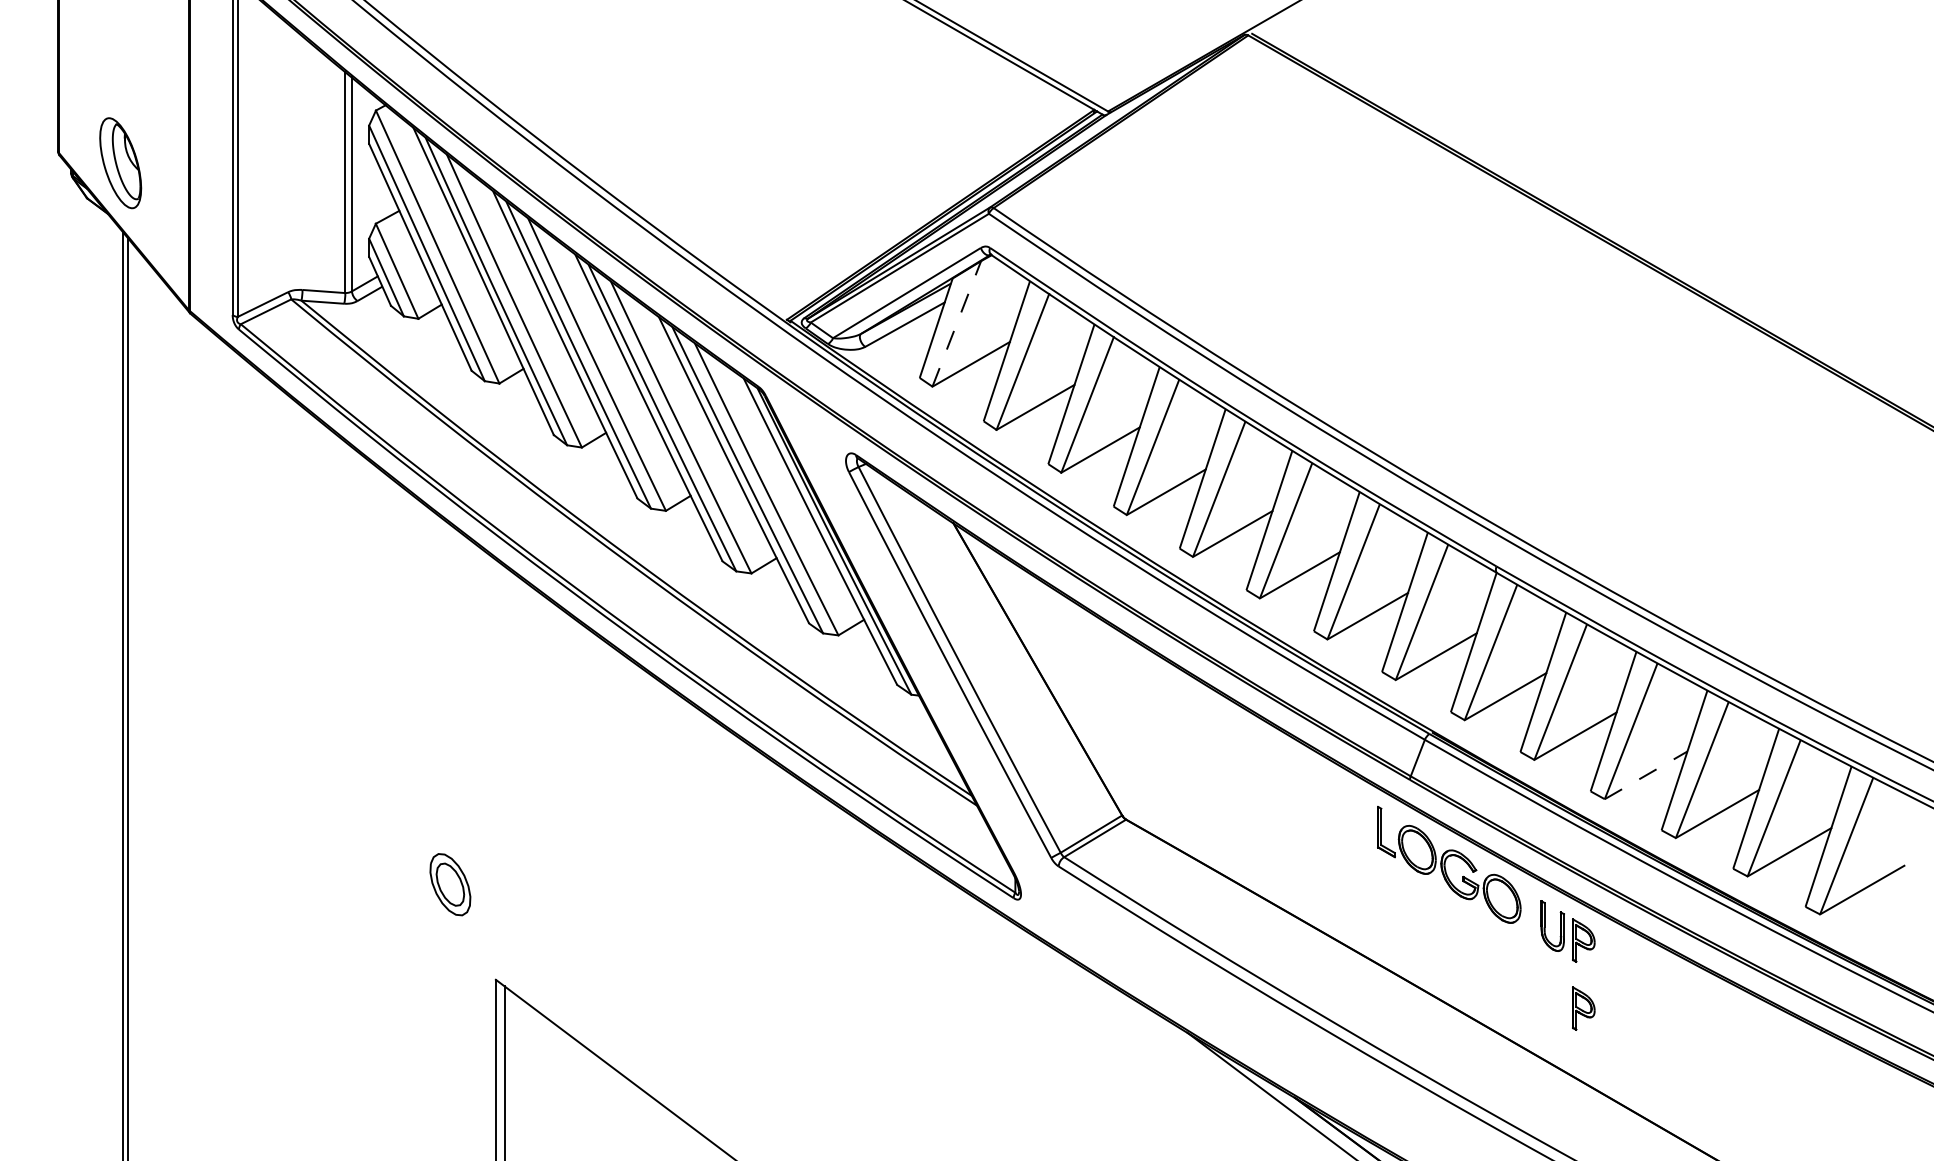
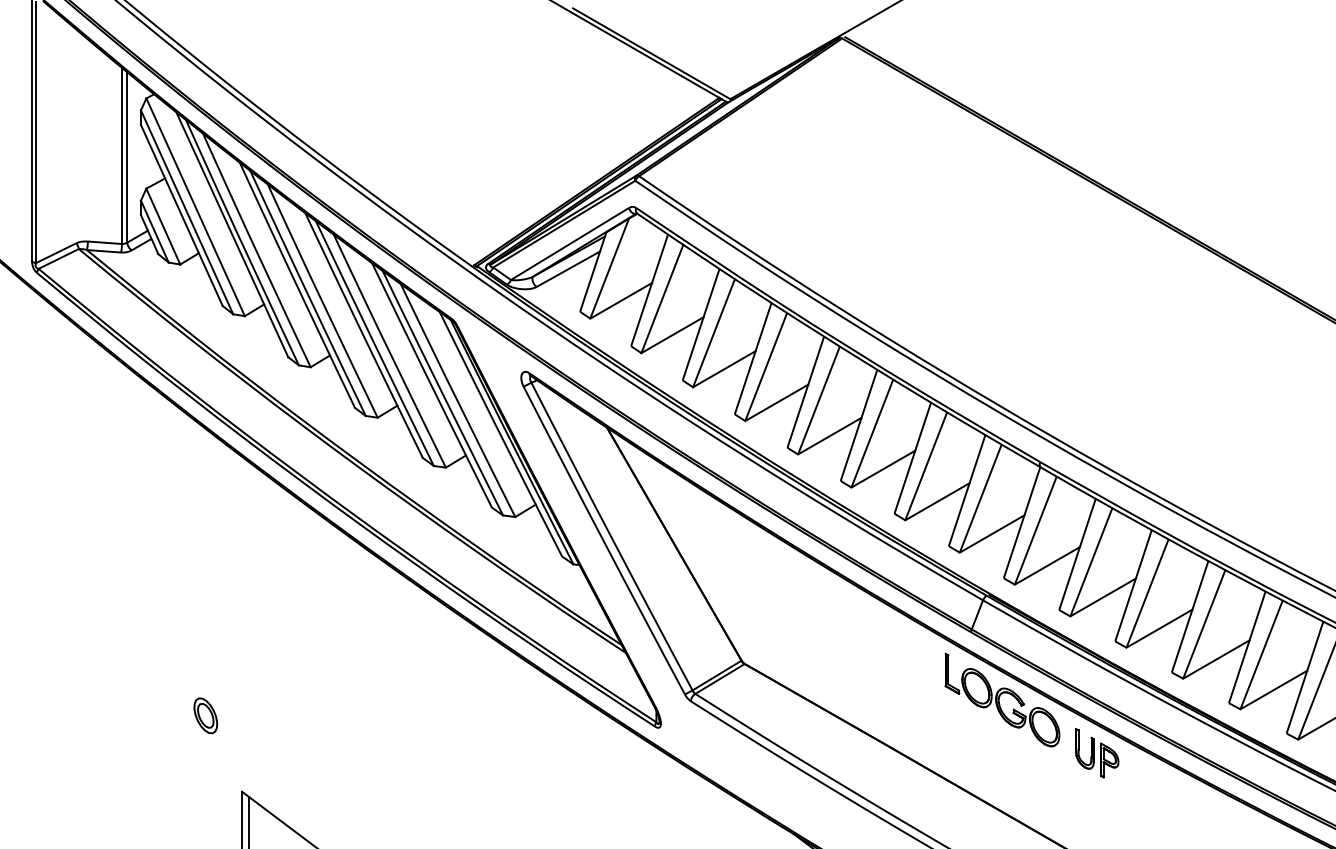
line: (956, 324) -> (609, 269), dashed -> solid
line: (1646, 775) -> (1159, 628), dashed -> solid
part: (450, 884) -> (205, 715), size x0.71
part: (1583, 1008) -> (1109, 814), removed

